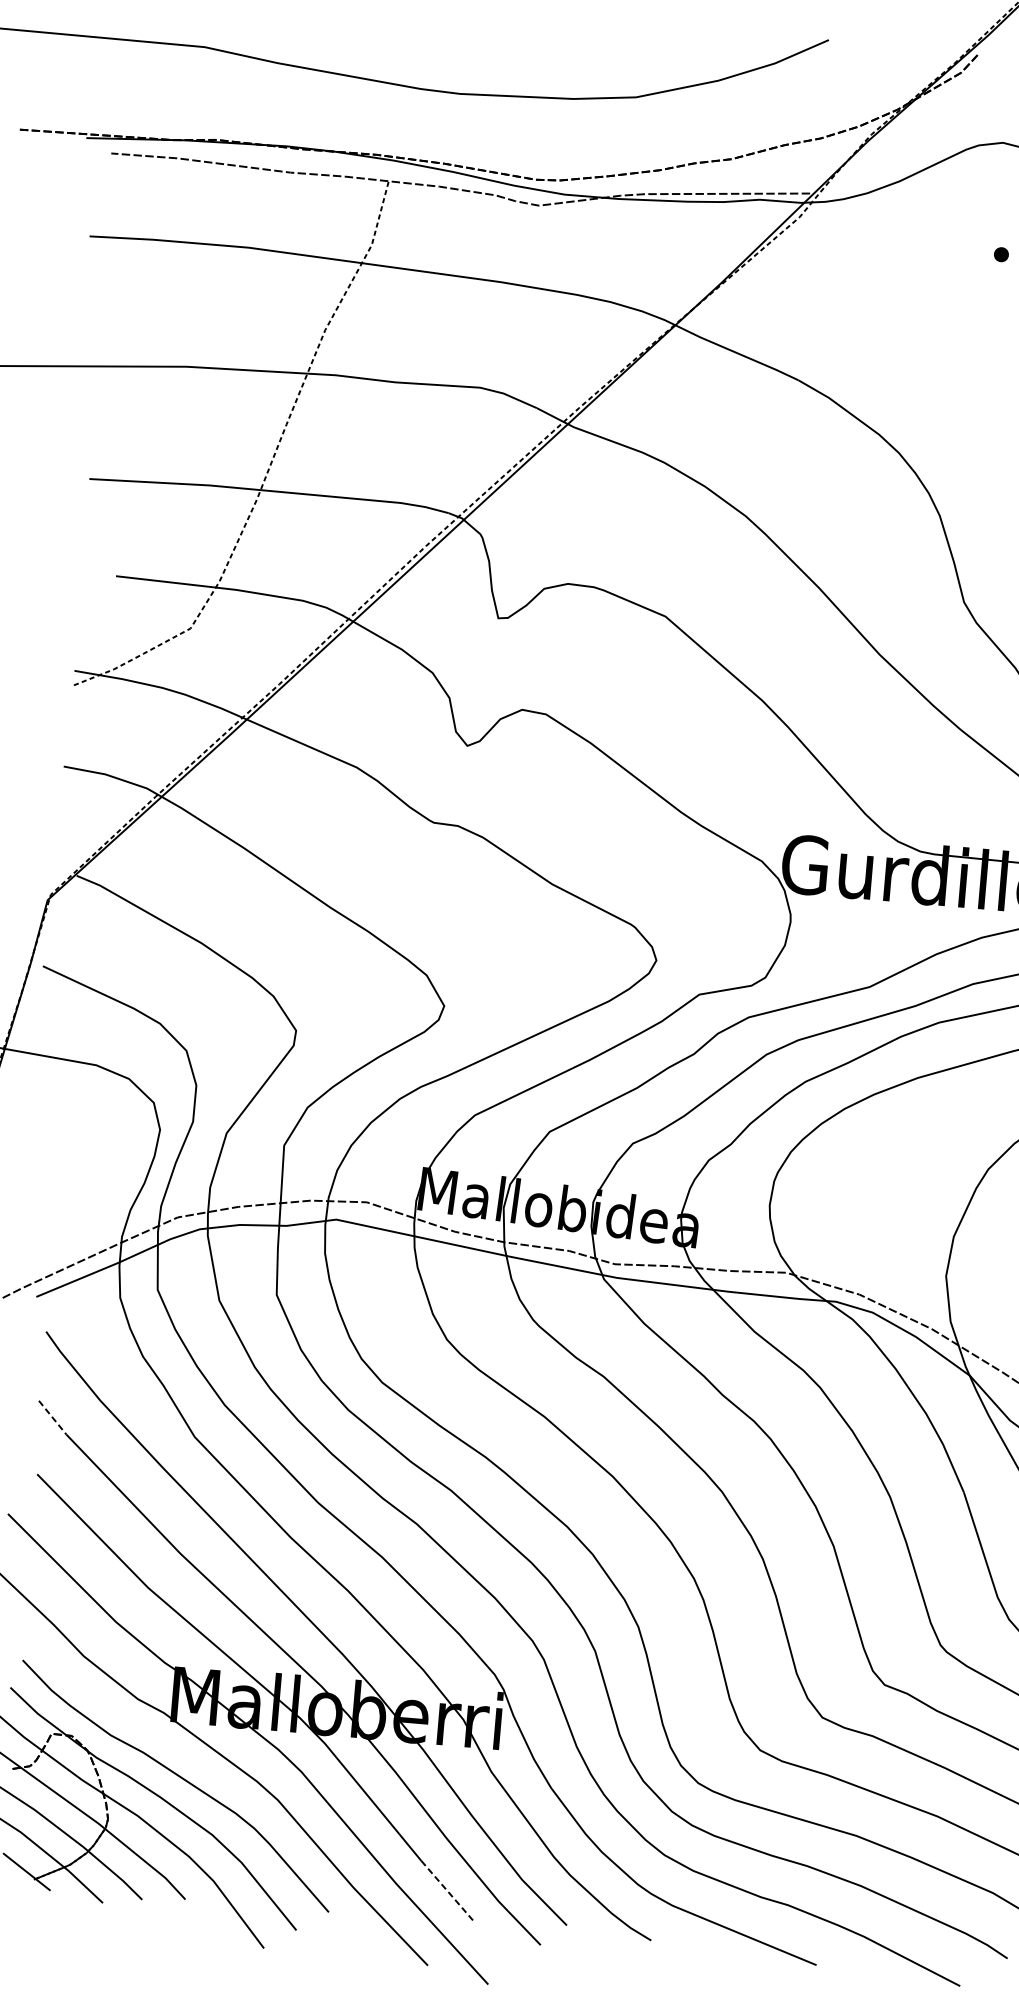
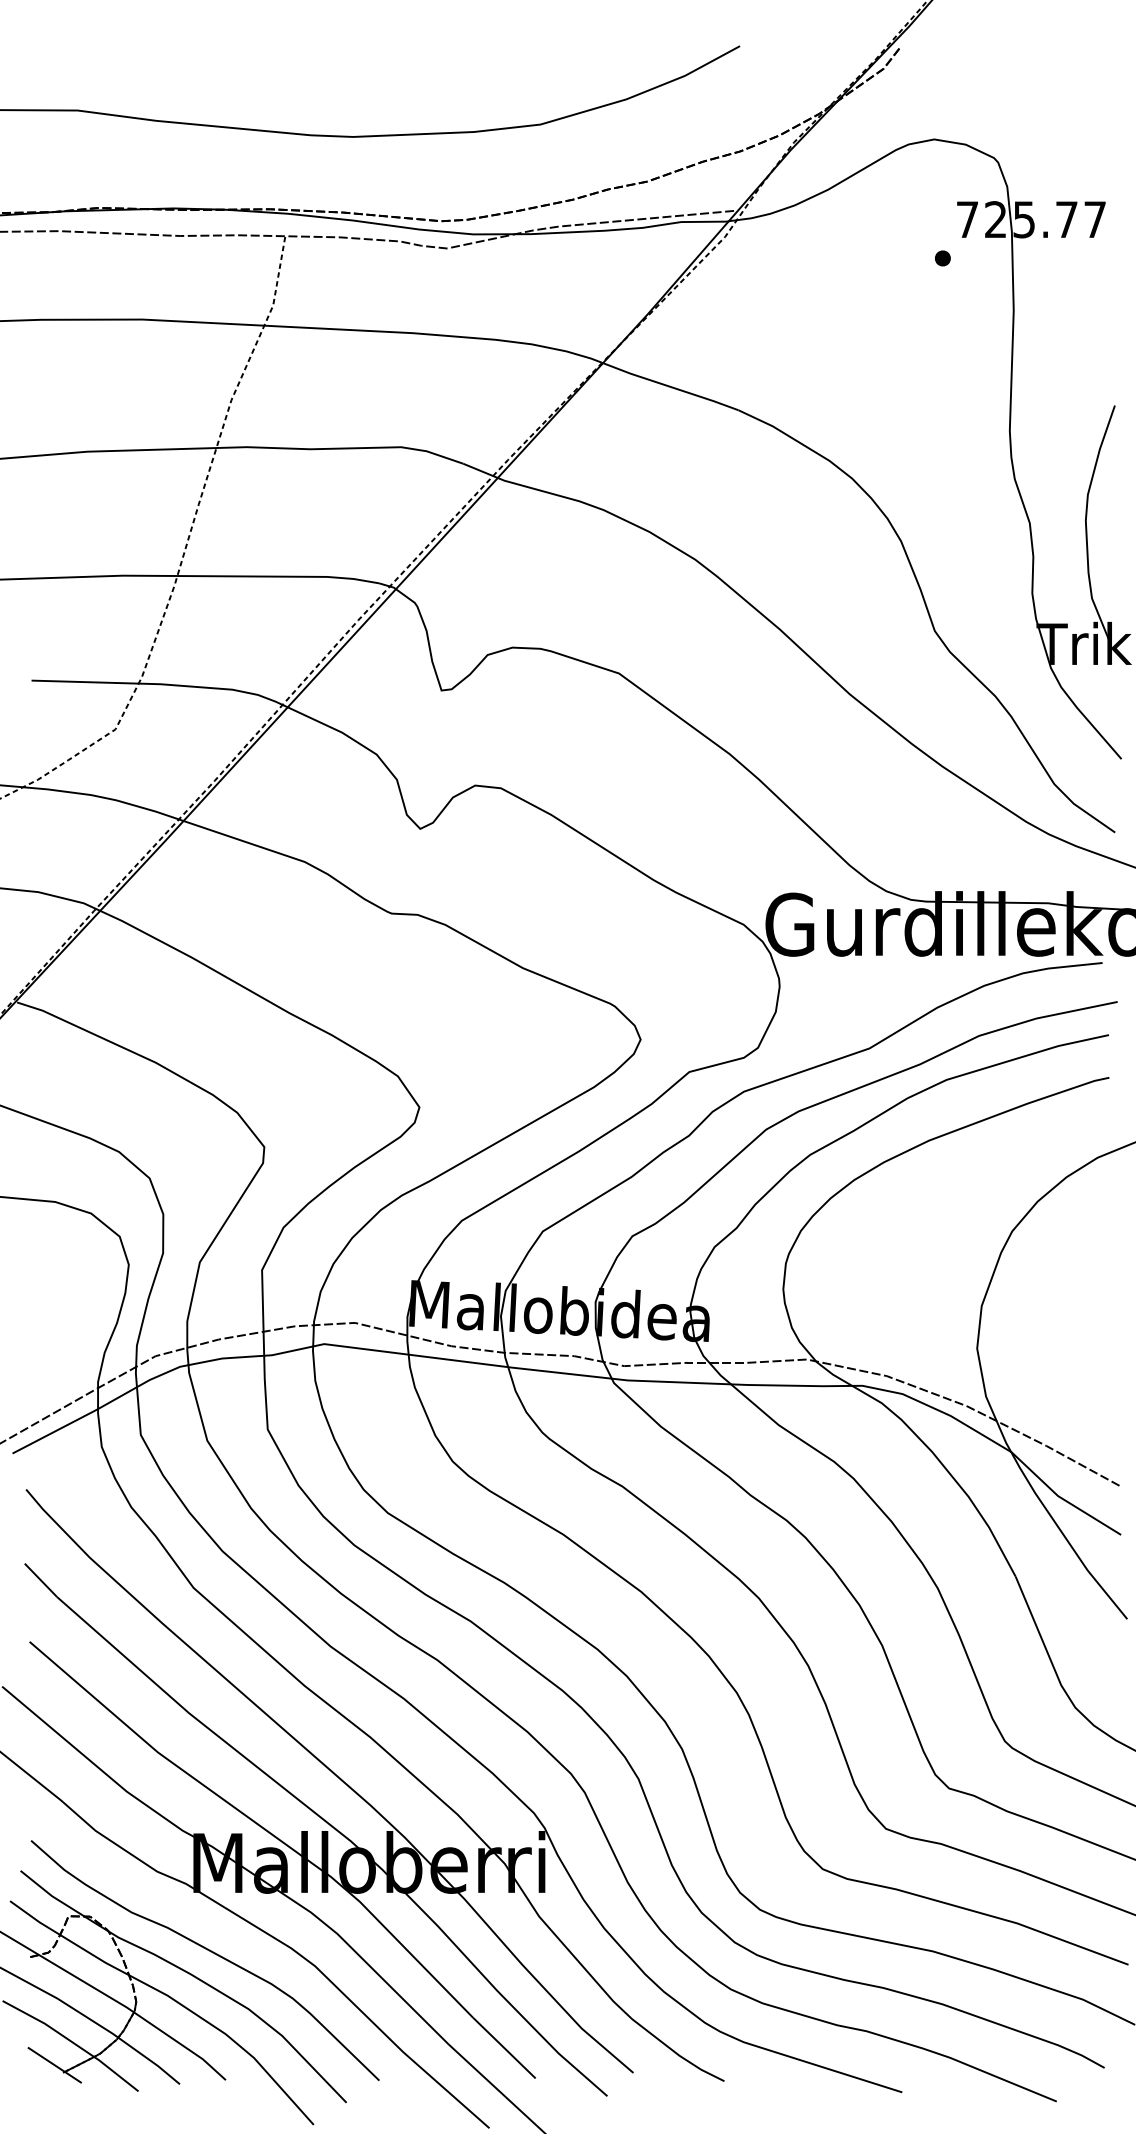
line: (53, 1417) -> (41, 1580), dashed -> solid
line: (448, 1892) -> (504, 2048), dashed -> solid

